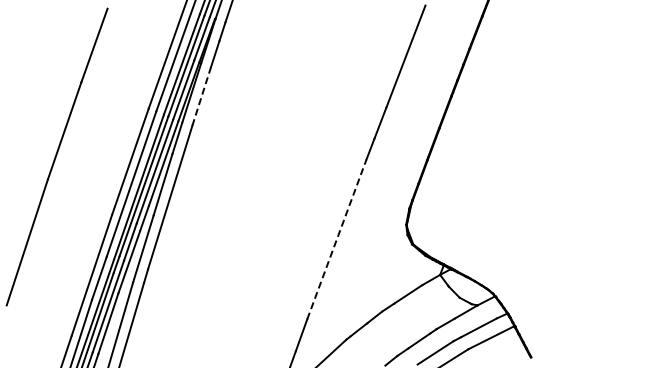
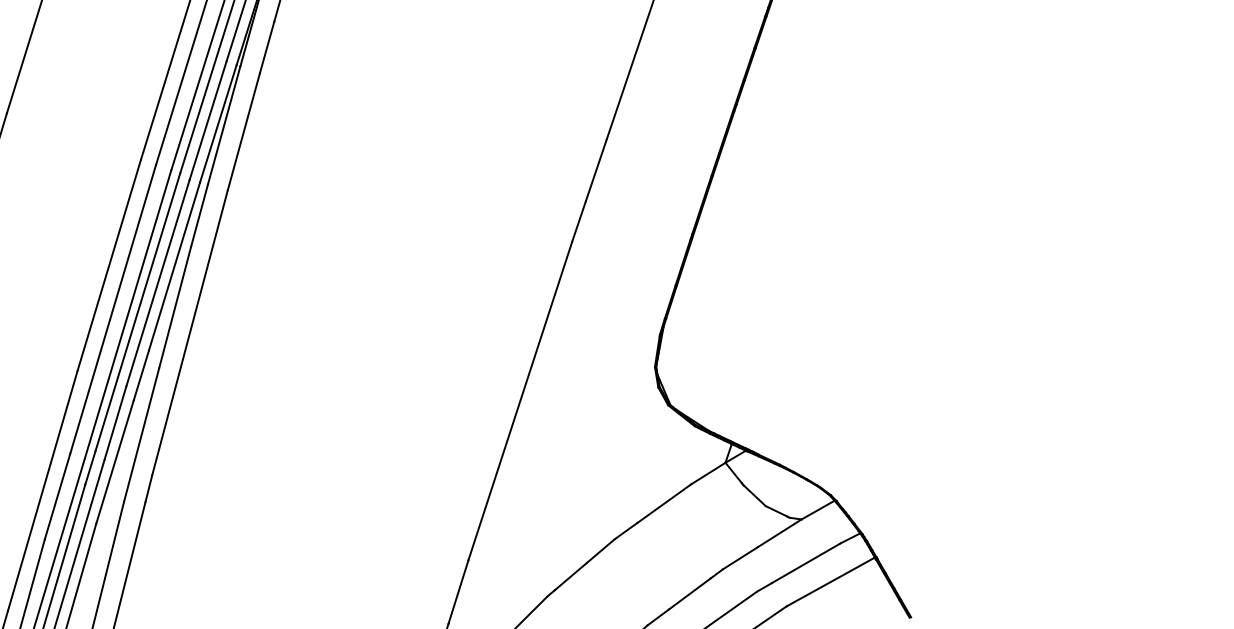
line: (201, 96) -> (243, 131), dashed -> solid
line: (337, 238) -> (521, 399), dashed -> solid

